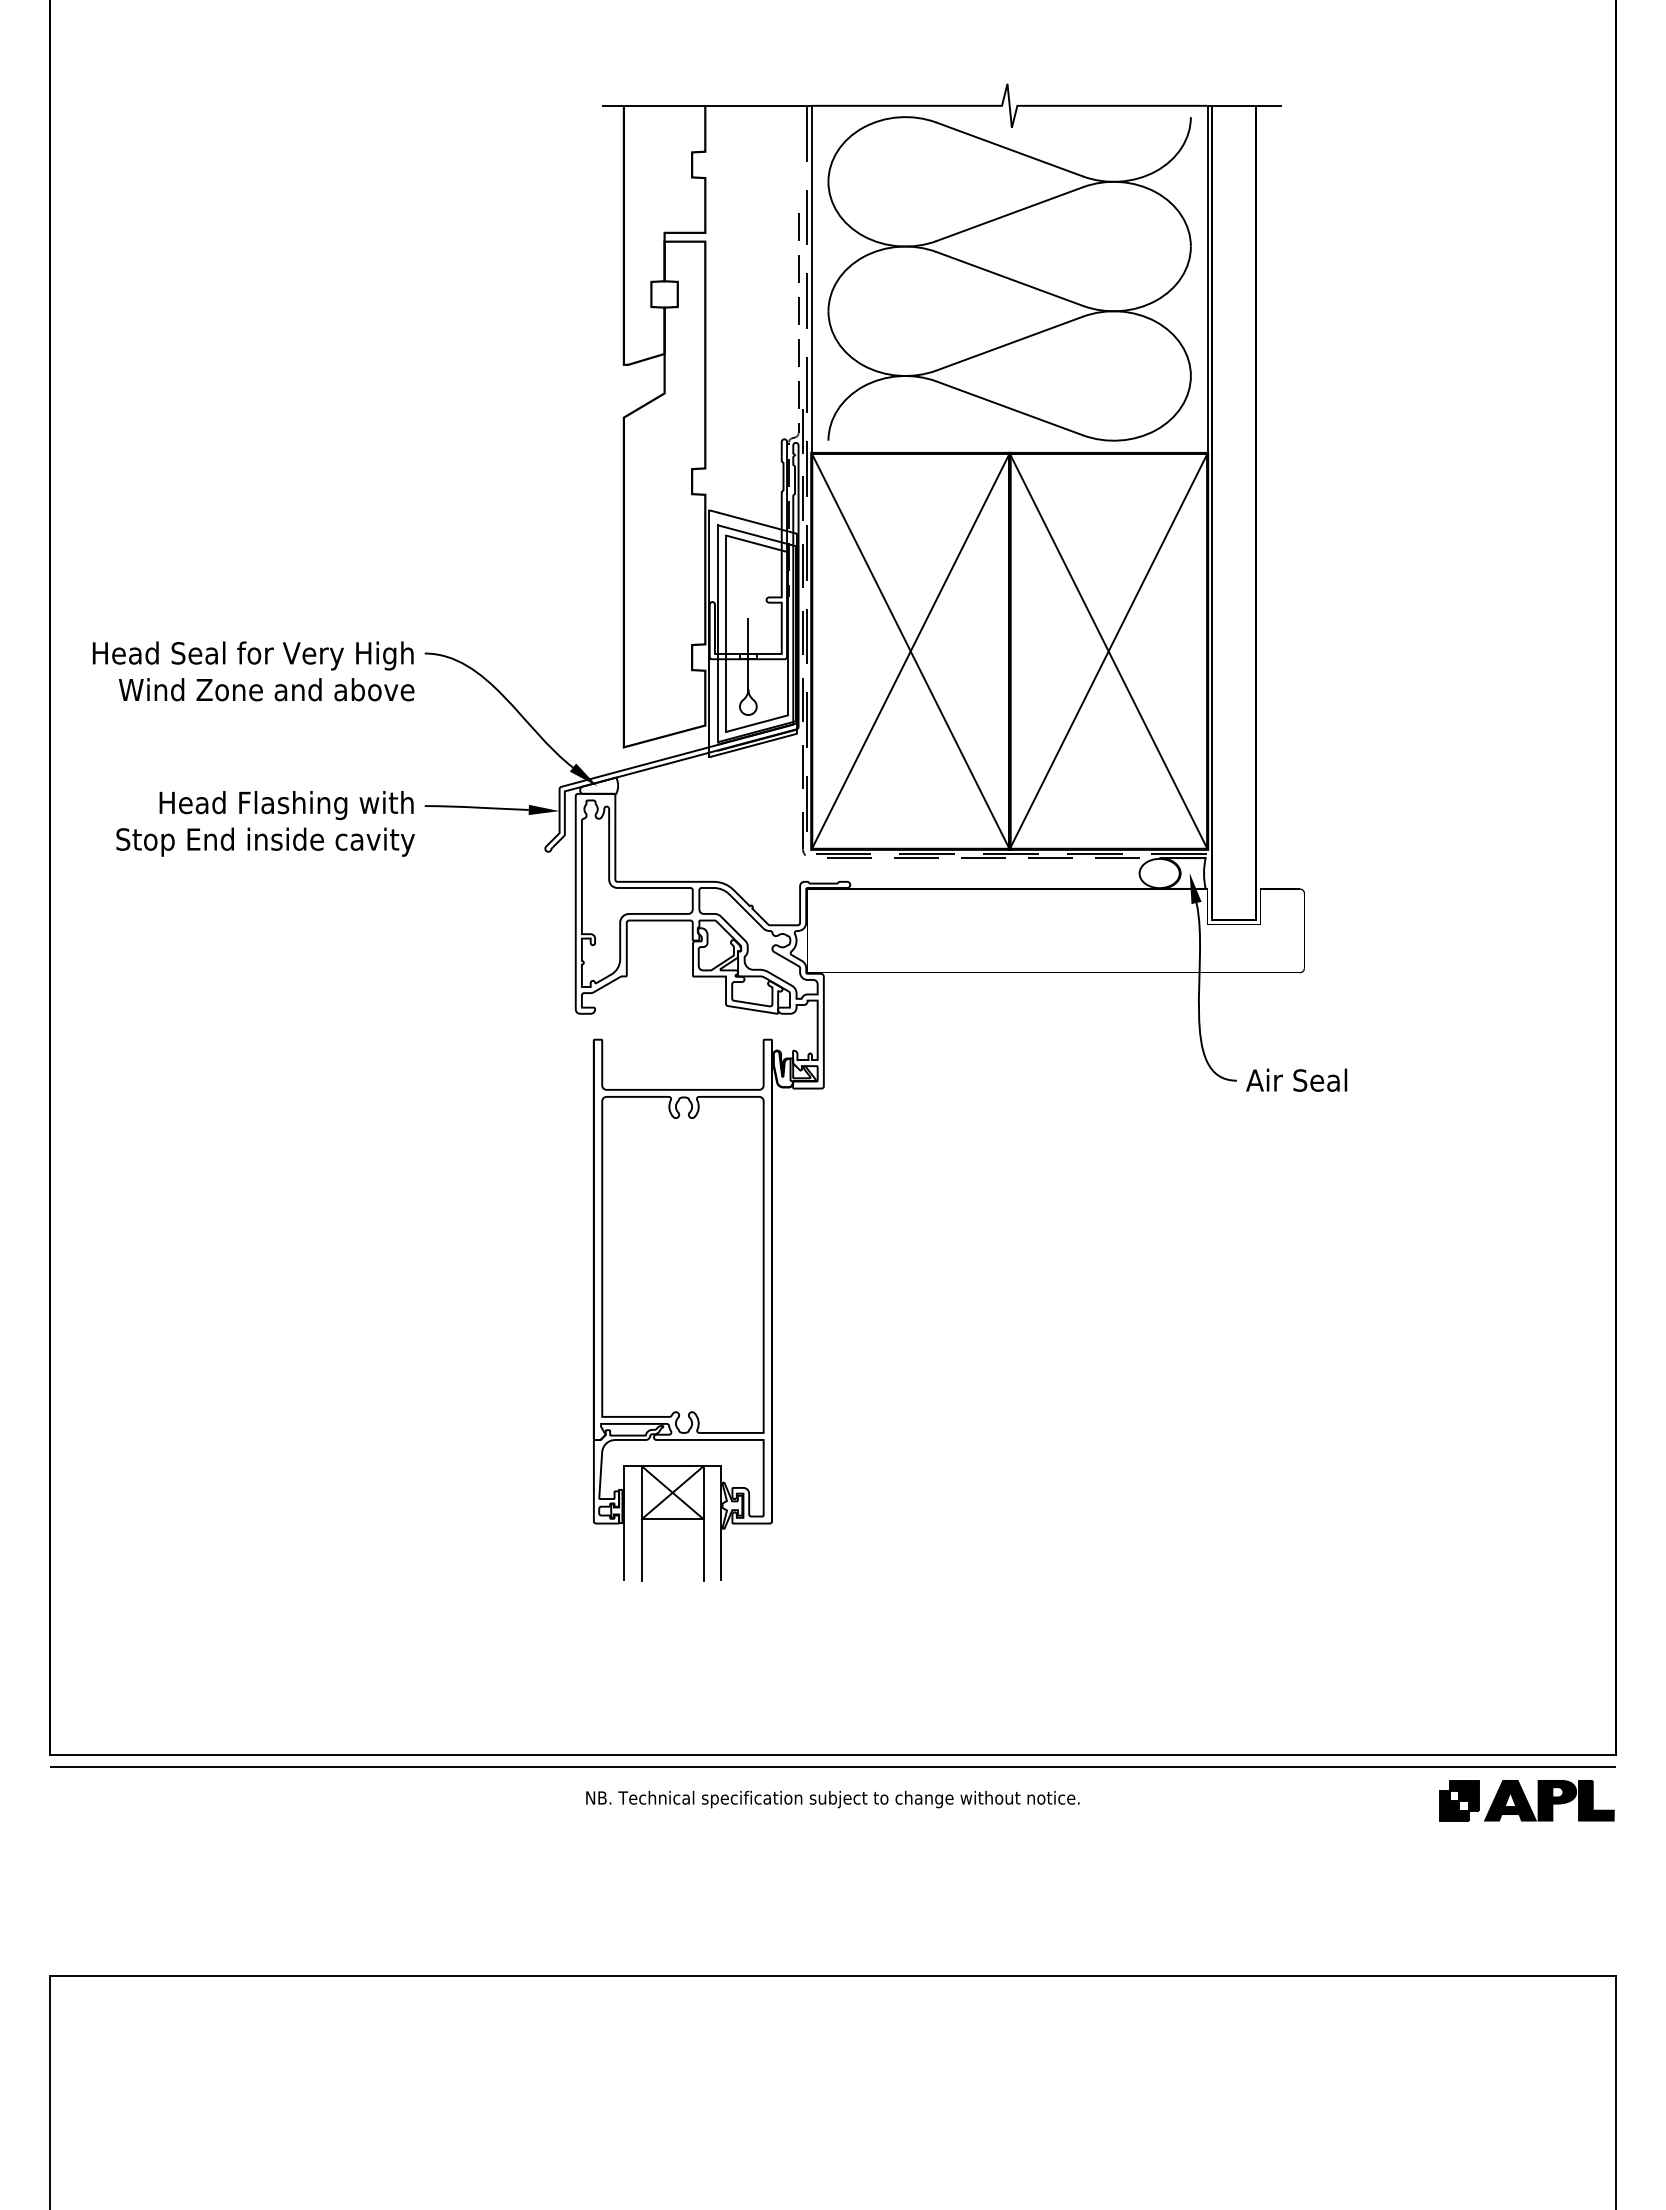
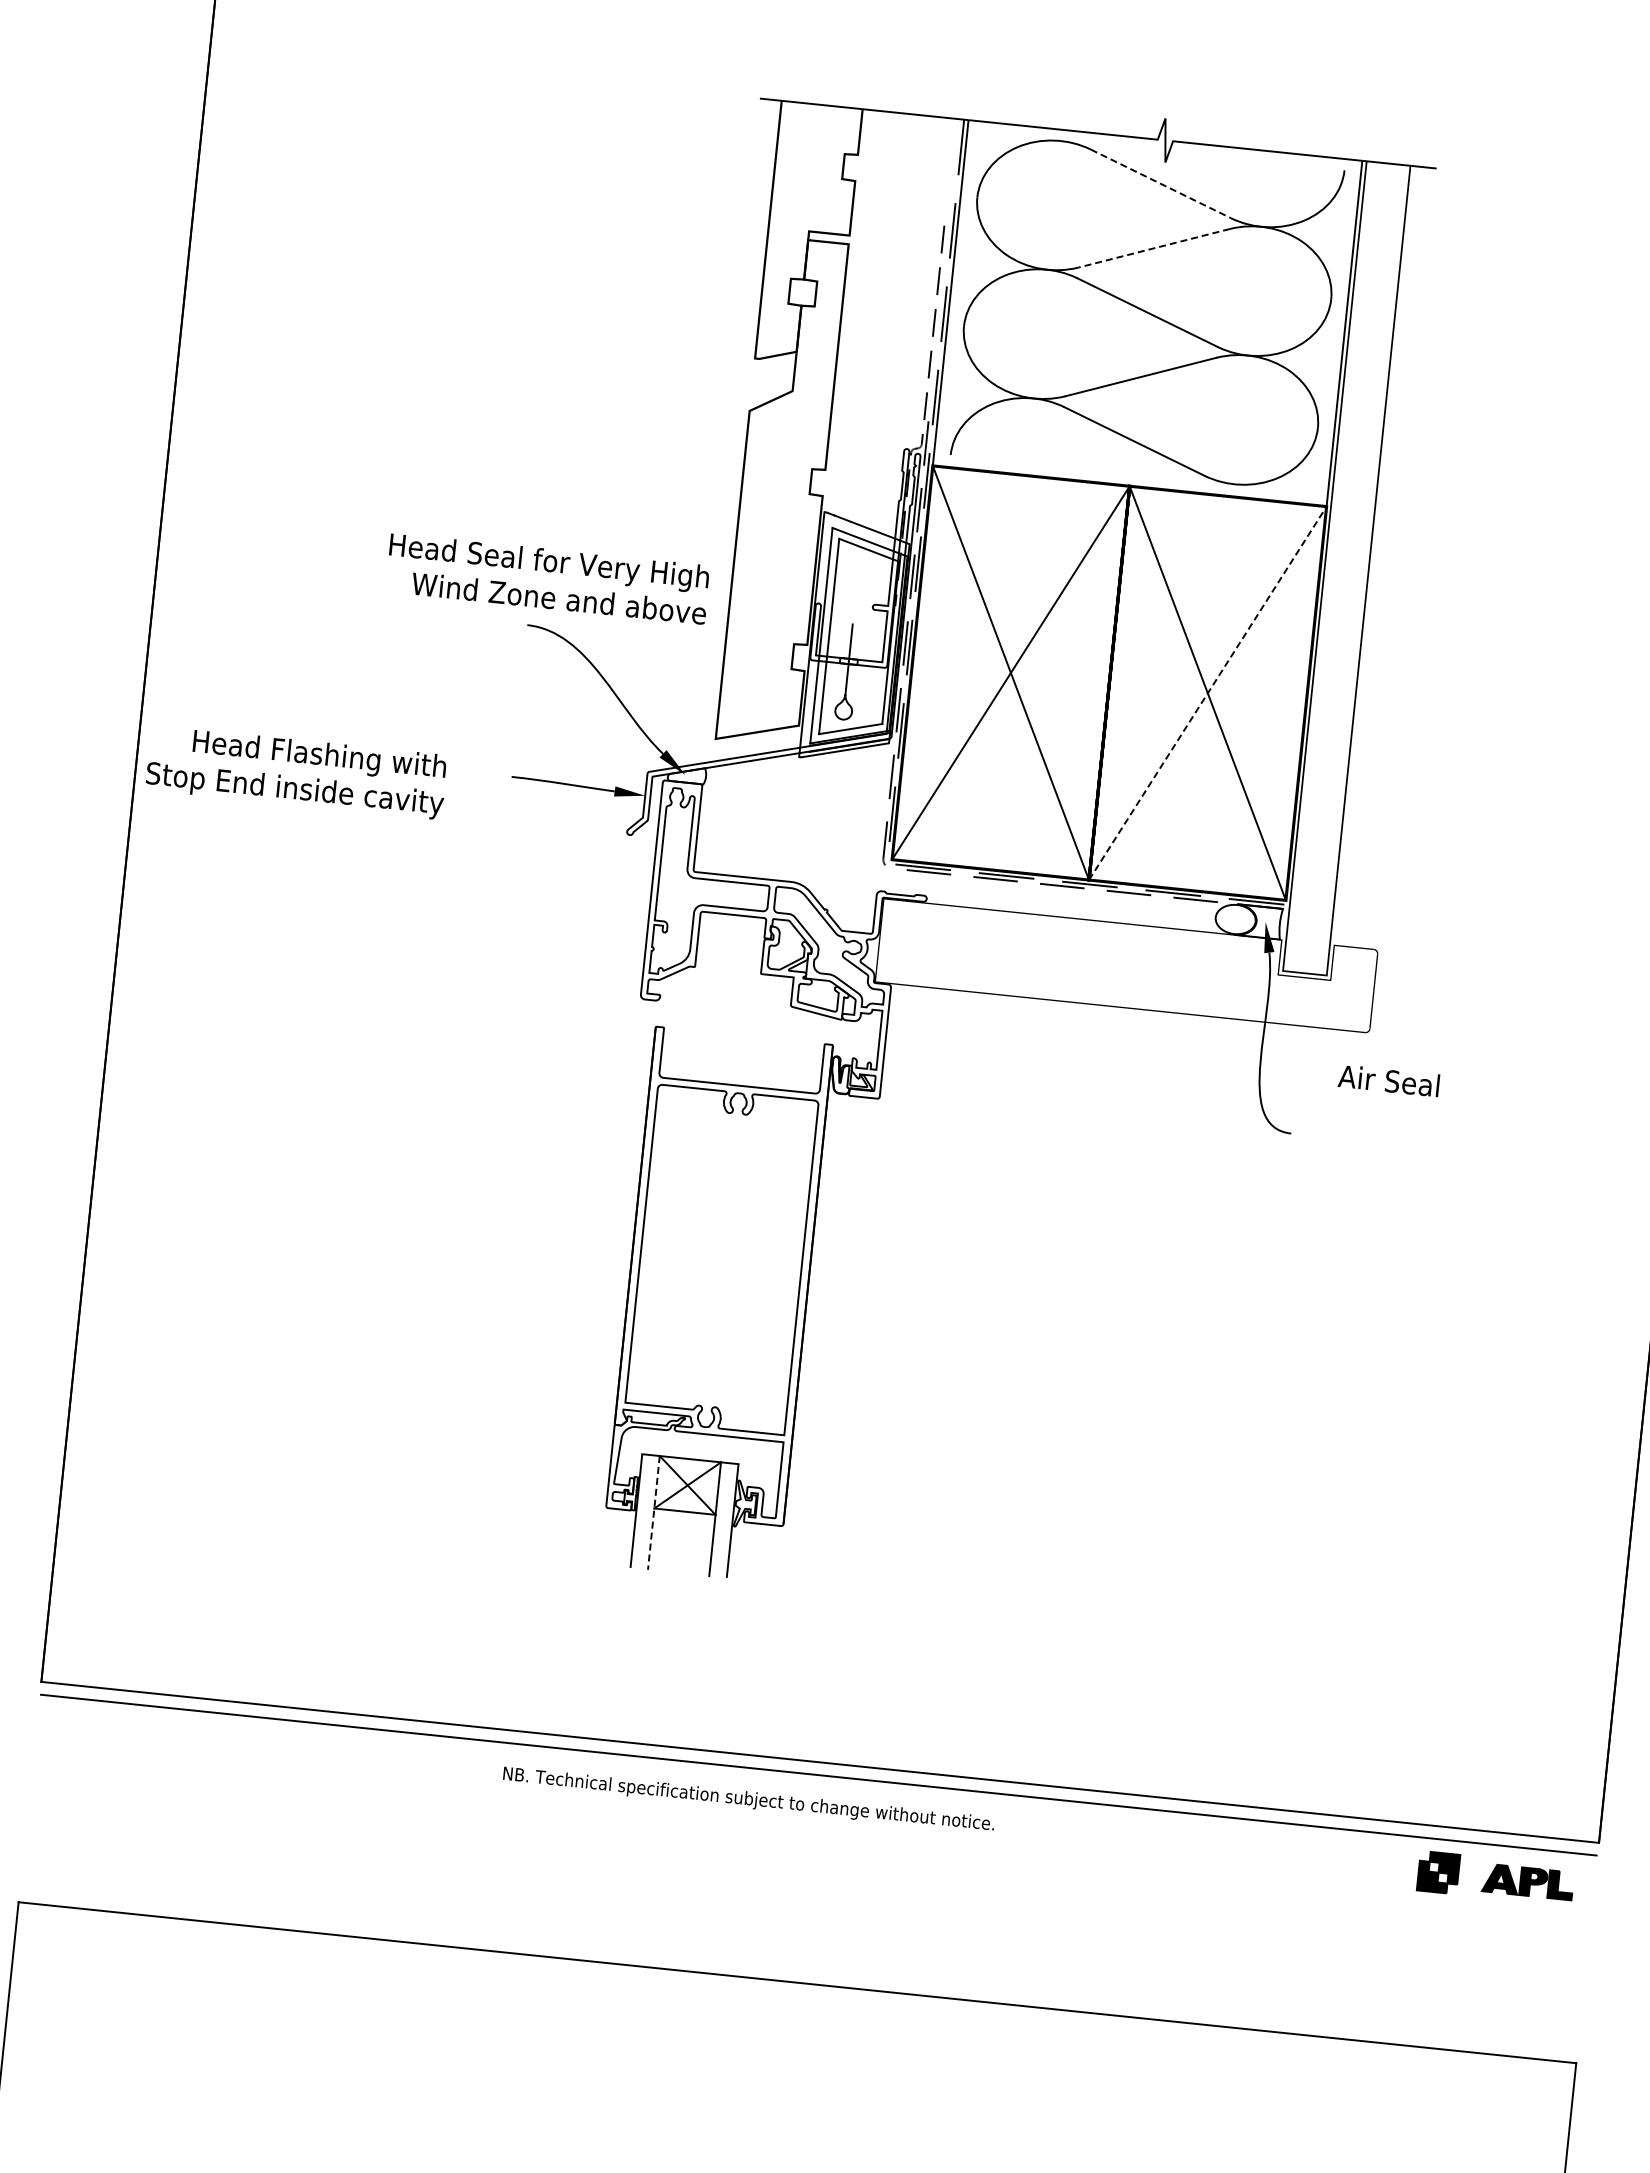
line: (1010, 149) -> (1161, 184), solid -> dashed
line: (1009, 214) -> (1154, 248), solid -> dashed
line: (1108, 650) -> (1207, 692), solid -> dashed
text: (253, 671) -> (547, 578), moved
text: (265, 823) -> (296, 772), moved
text: (1296, 1079) -> (1388, 1080), moved
line: (641, 1524) -> (653, 1513), solid -> dashed
text: (832, 1799) -> (748, 1800), moved
part: (1549, 1800) -> (1528, 1881), size x0.7

